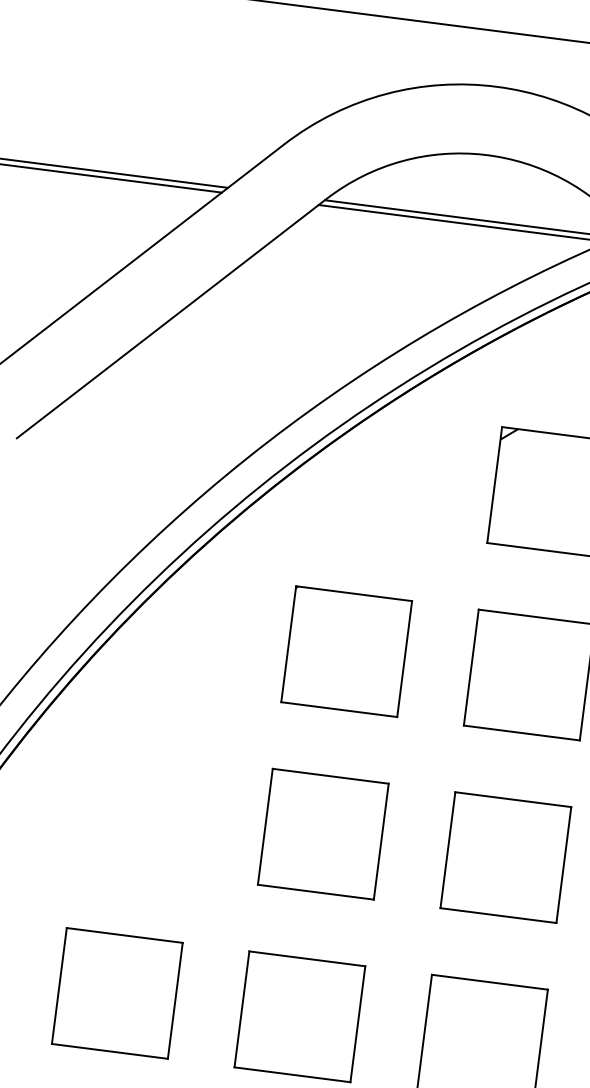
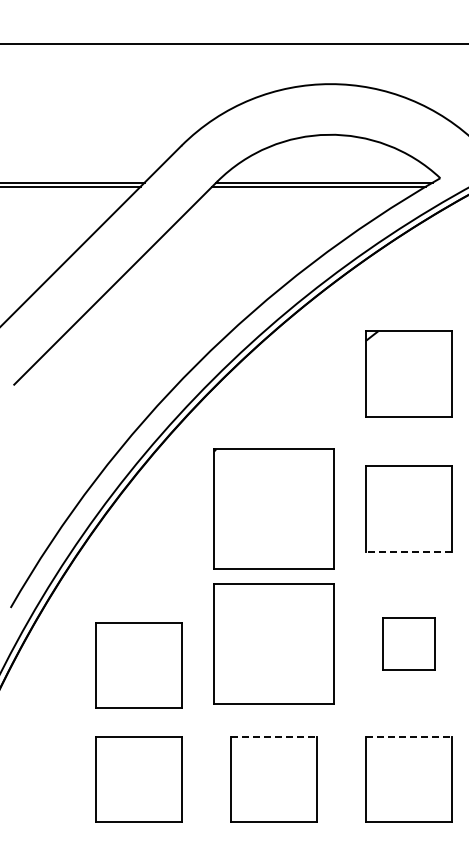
part: (345, 650) -> (273, 508), size x1.4
line: (522, 733) -> (409, 552), solid -> dashed
part: (322, 833) -> (273, 643), size x1.4
part: (136, 839) -> (138, 665), added
part: (505, 856) -> (408, 643), size x0.6
line: (307, 958) -> (274, 736), solid -> dashed
line: (490, 982) -> (409, 736), solid -> dashed

